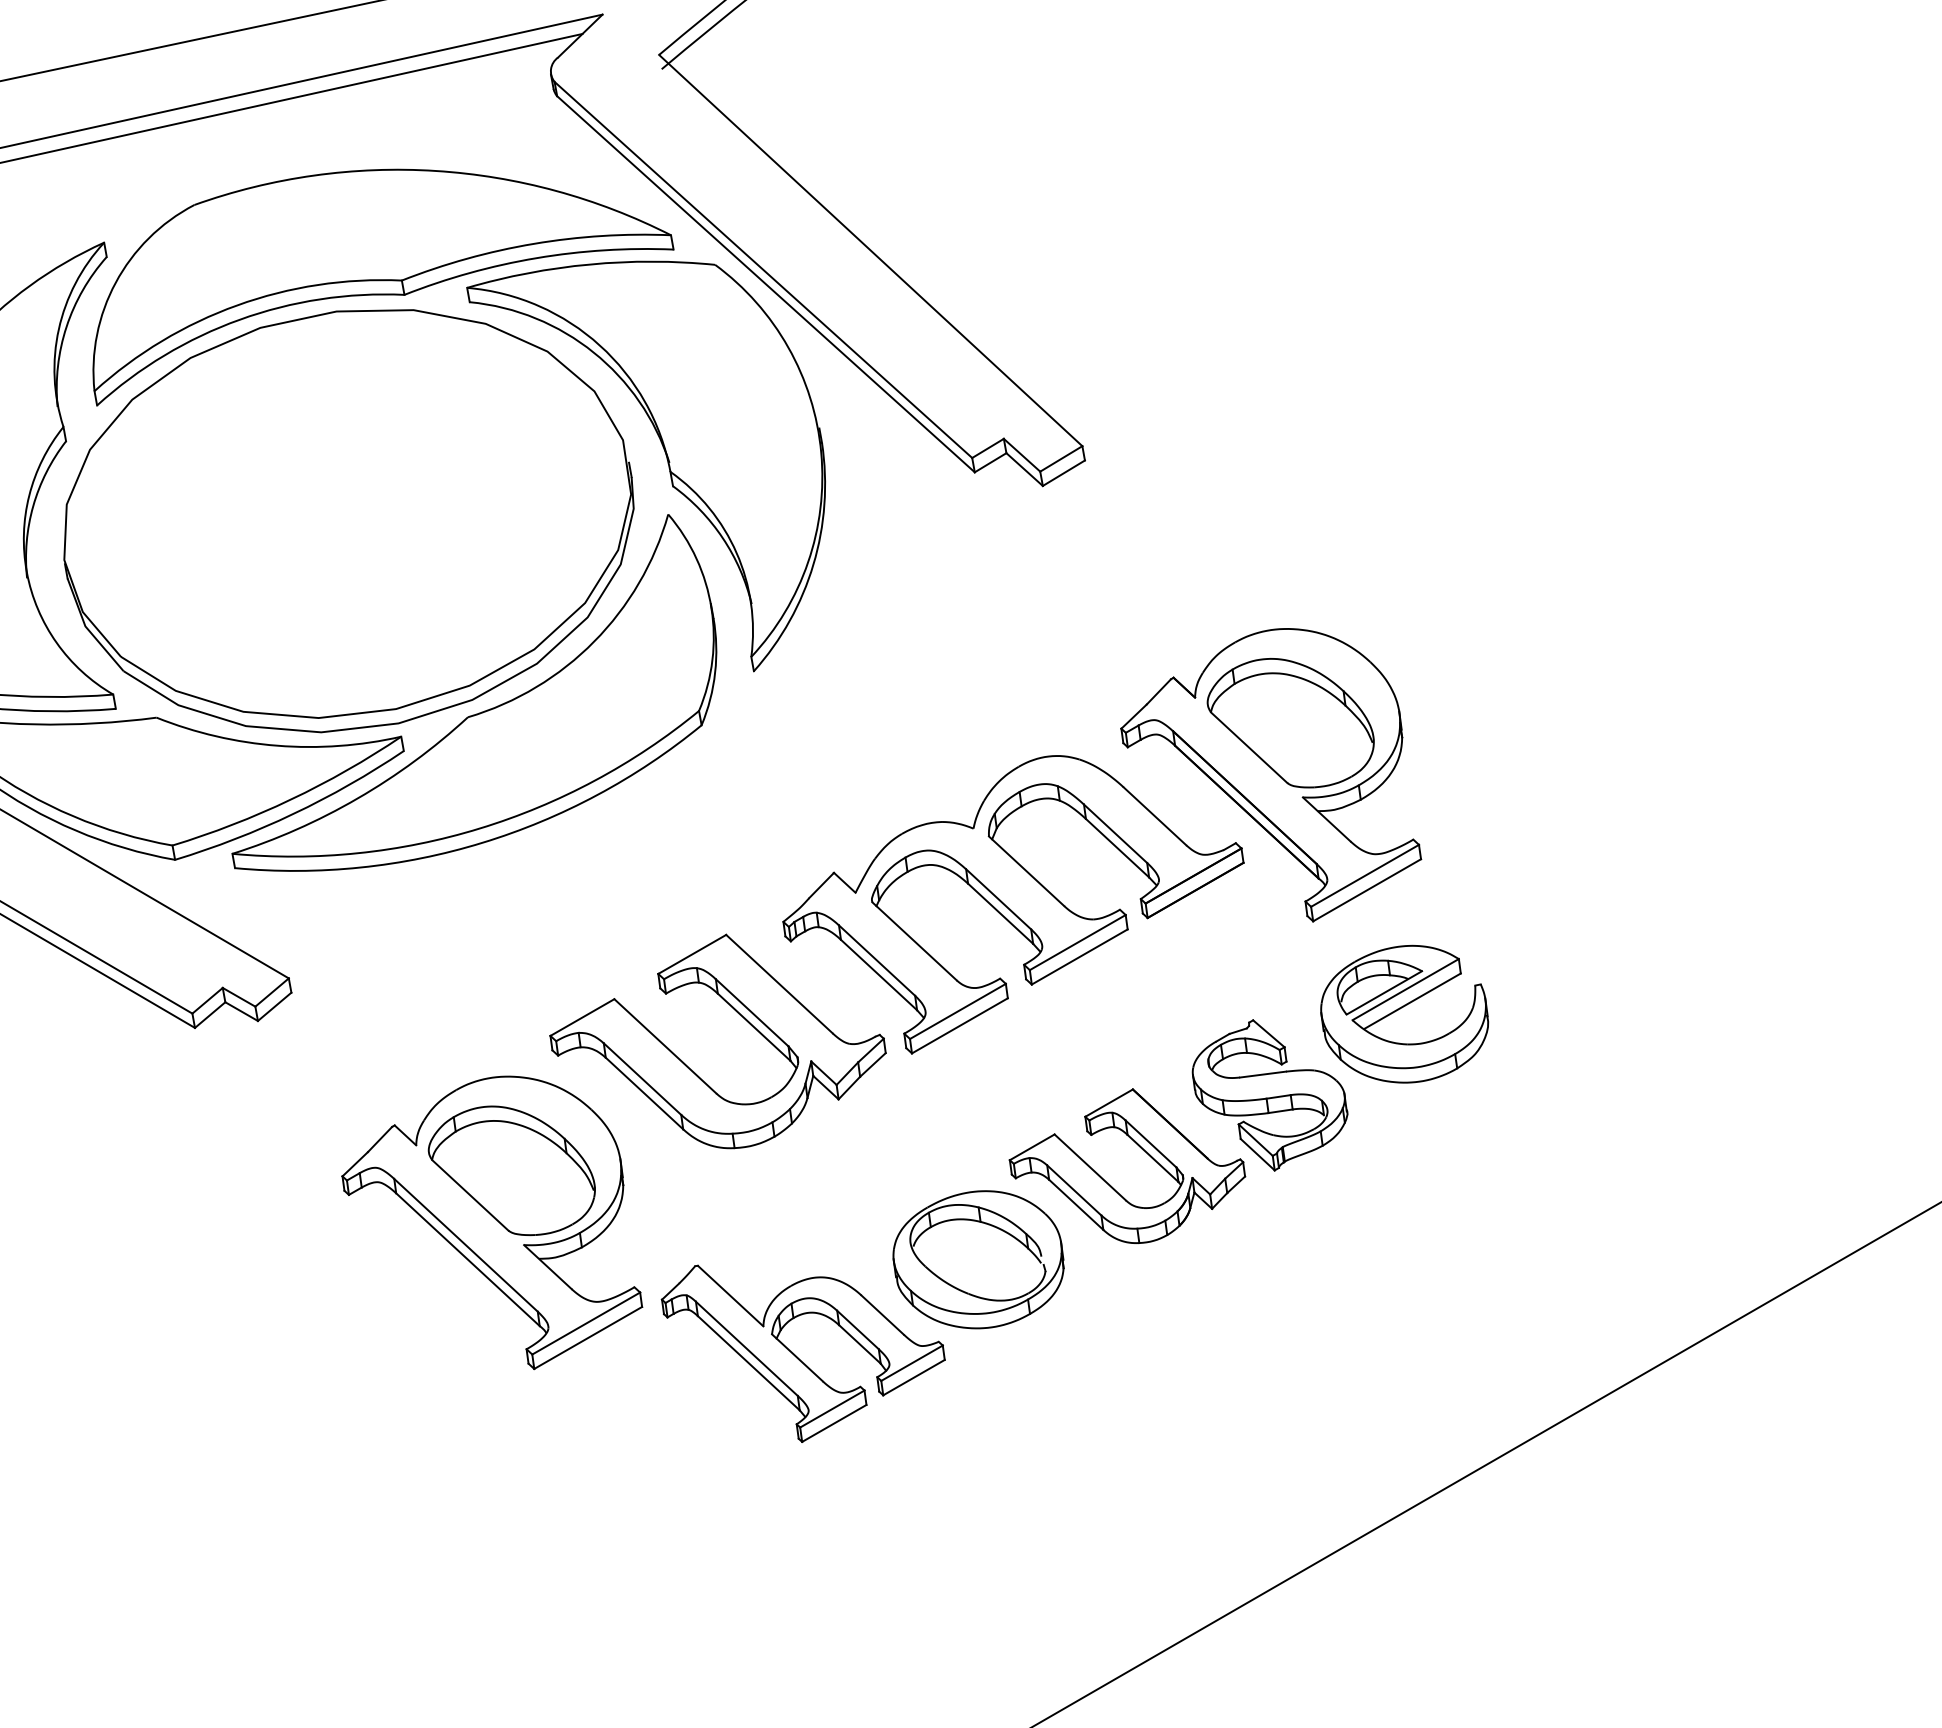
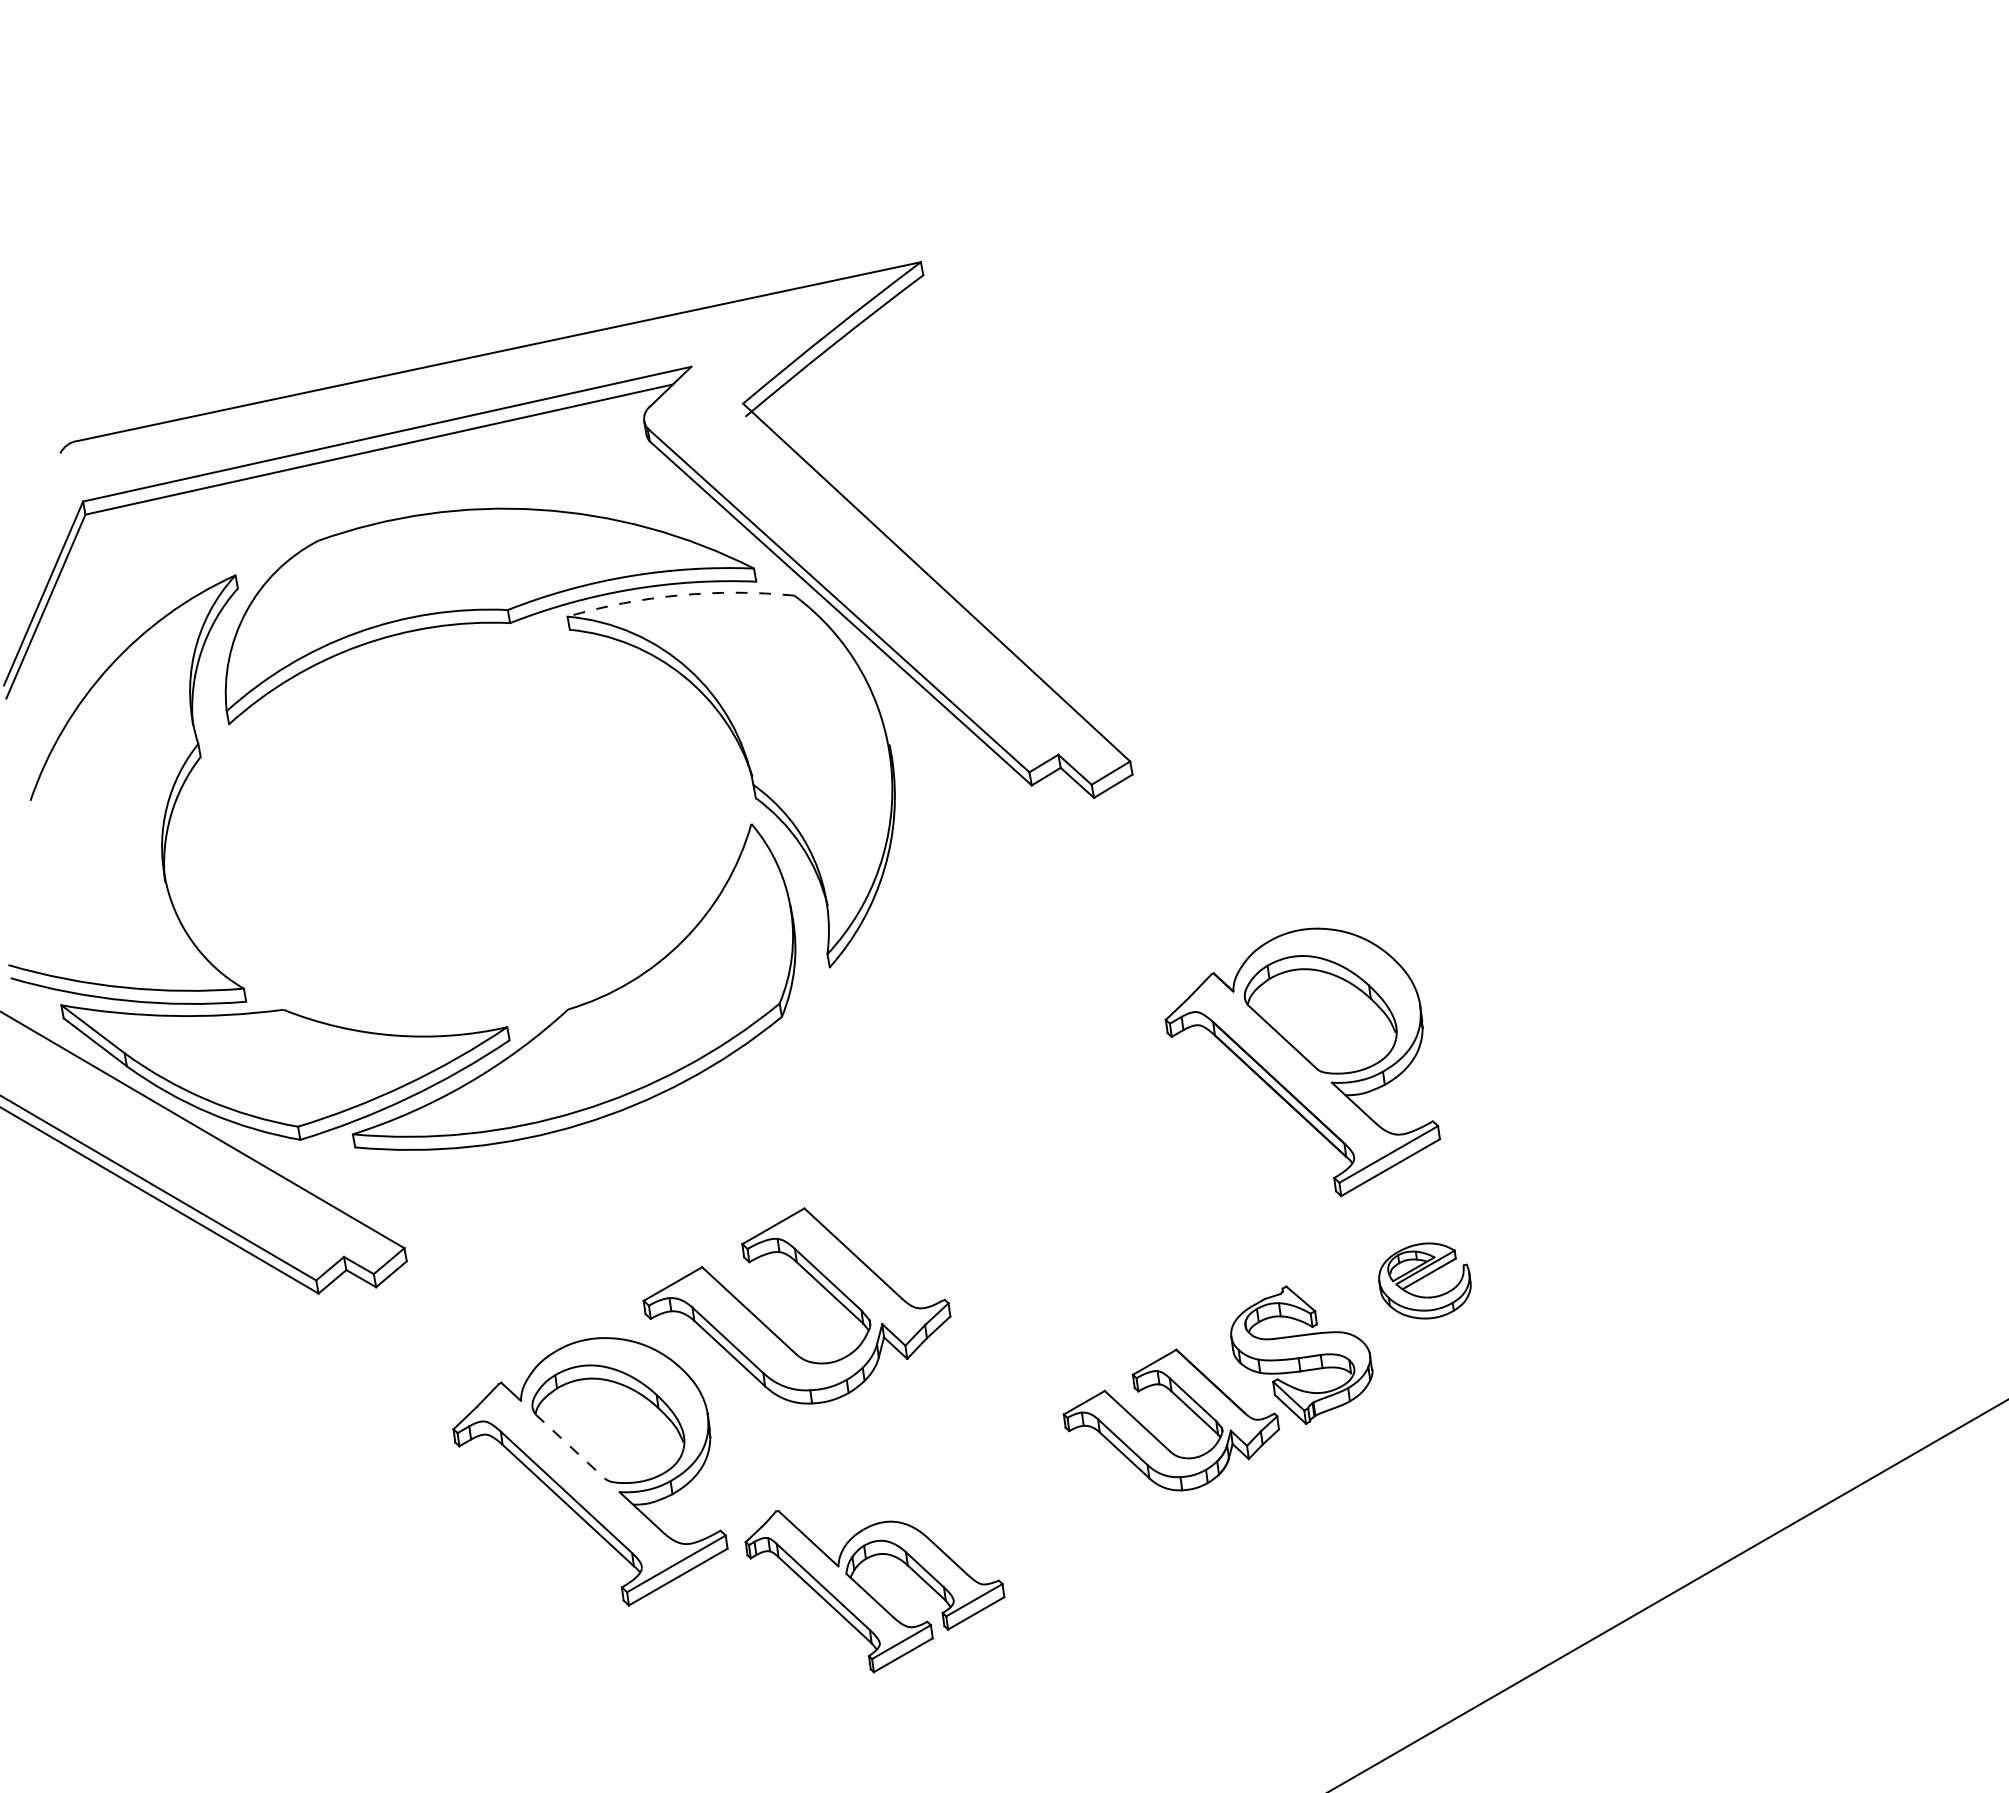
arc: (589, 264) -> (679, 595), solid -> dashed
part: (349, 521) -> (459, 830), removed
part: (1012, 904) -> (1066, 1180), removed
part: (1404, 1013) -> (1424, 1280), size x0.6
line: (470, 1196) -> (570, 1447), solid -> dashed
part: (977, 1259) -> (1034, 1505), removed

